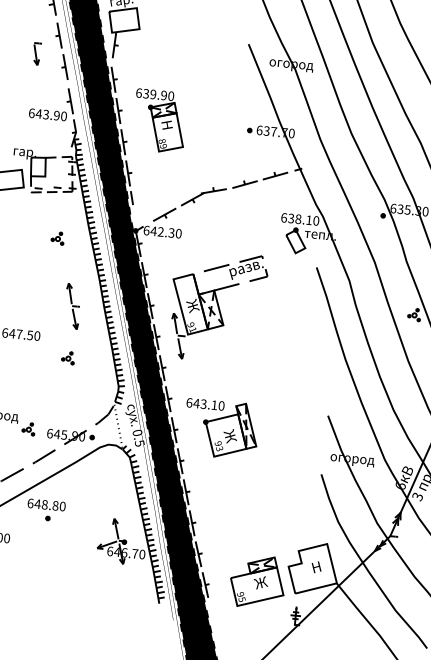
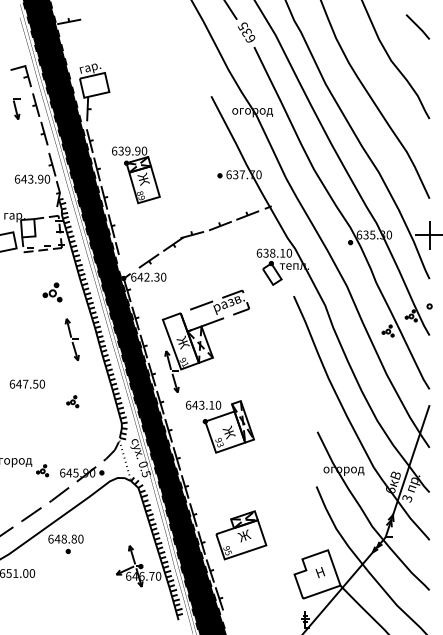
part: (36, 53) -> (16, 108), moved
text: (167, 125) -> (143, 178), Н -> Ж
part: (57, 237) -> (52, 291), size x1.6
part: (71, 306) -> (71, 339), moved
part: (221, 428) -> (220, 426), moved
part: (257, 582) -> (241, 535), moved

